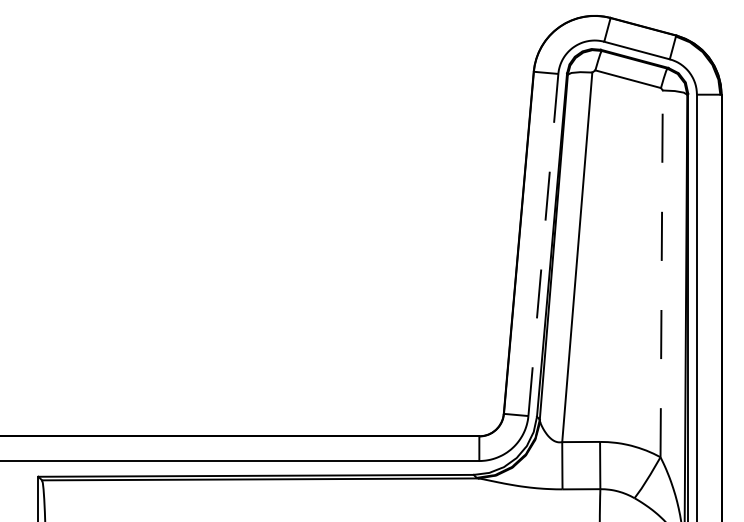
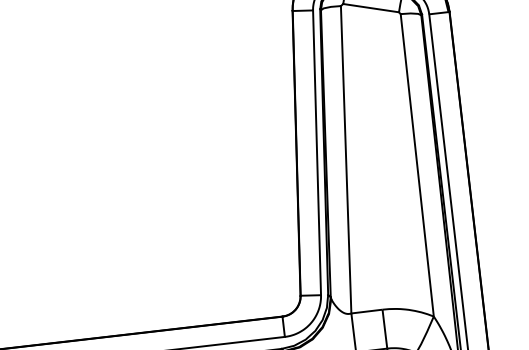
line: (543, 244) -> (317, 152), dashed -> solid
line: (661, 273) -> (417, 165), dashed -> solid

